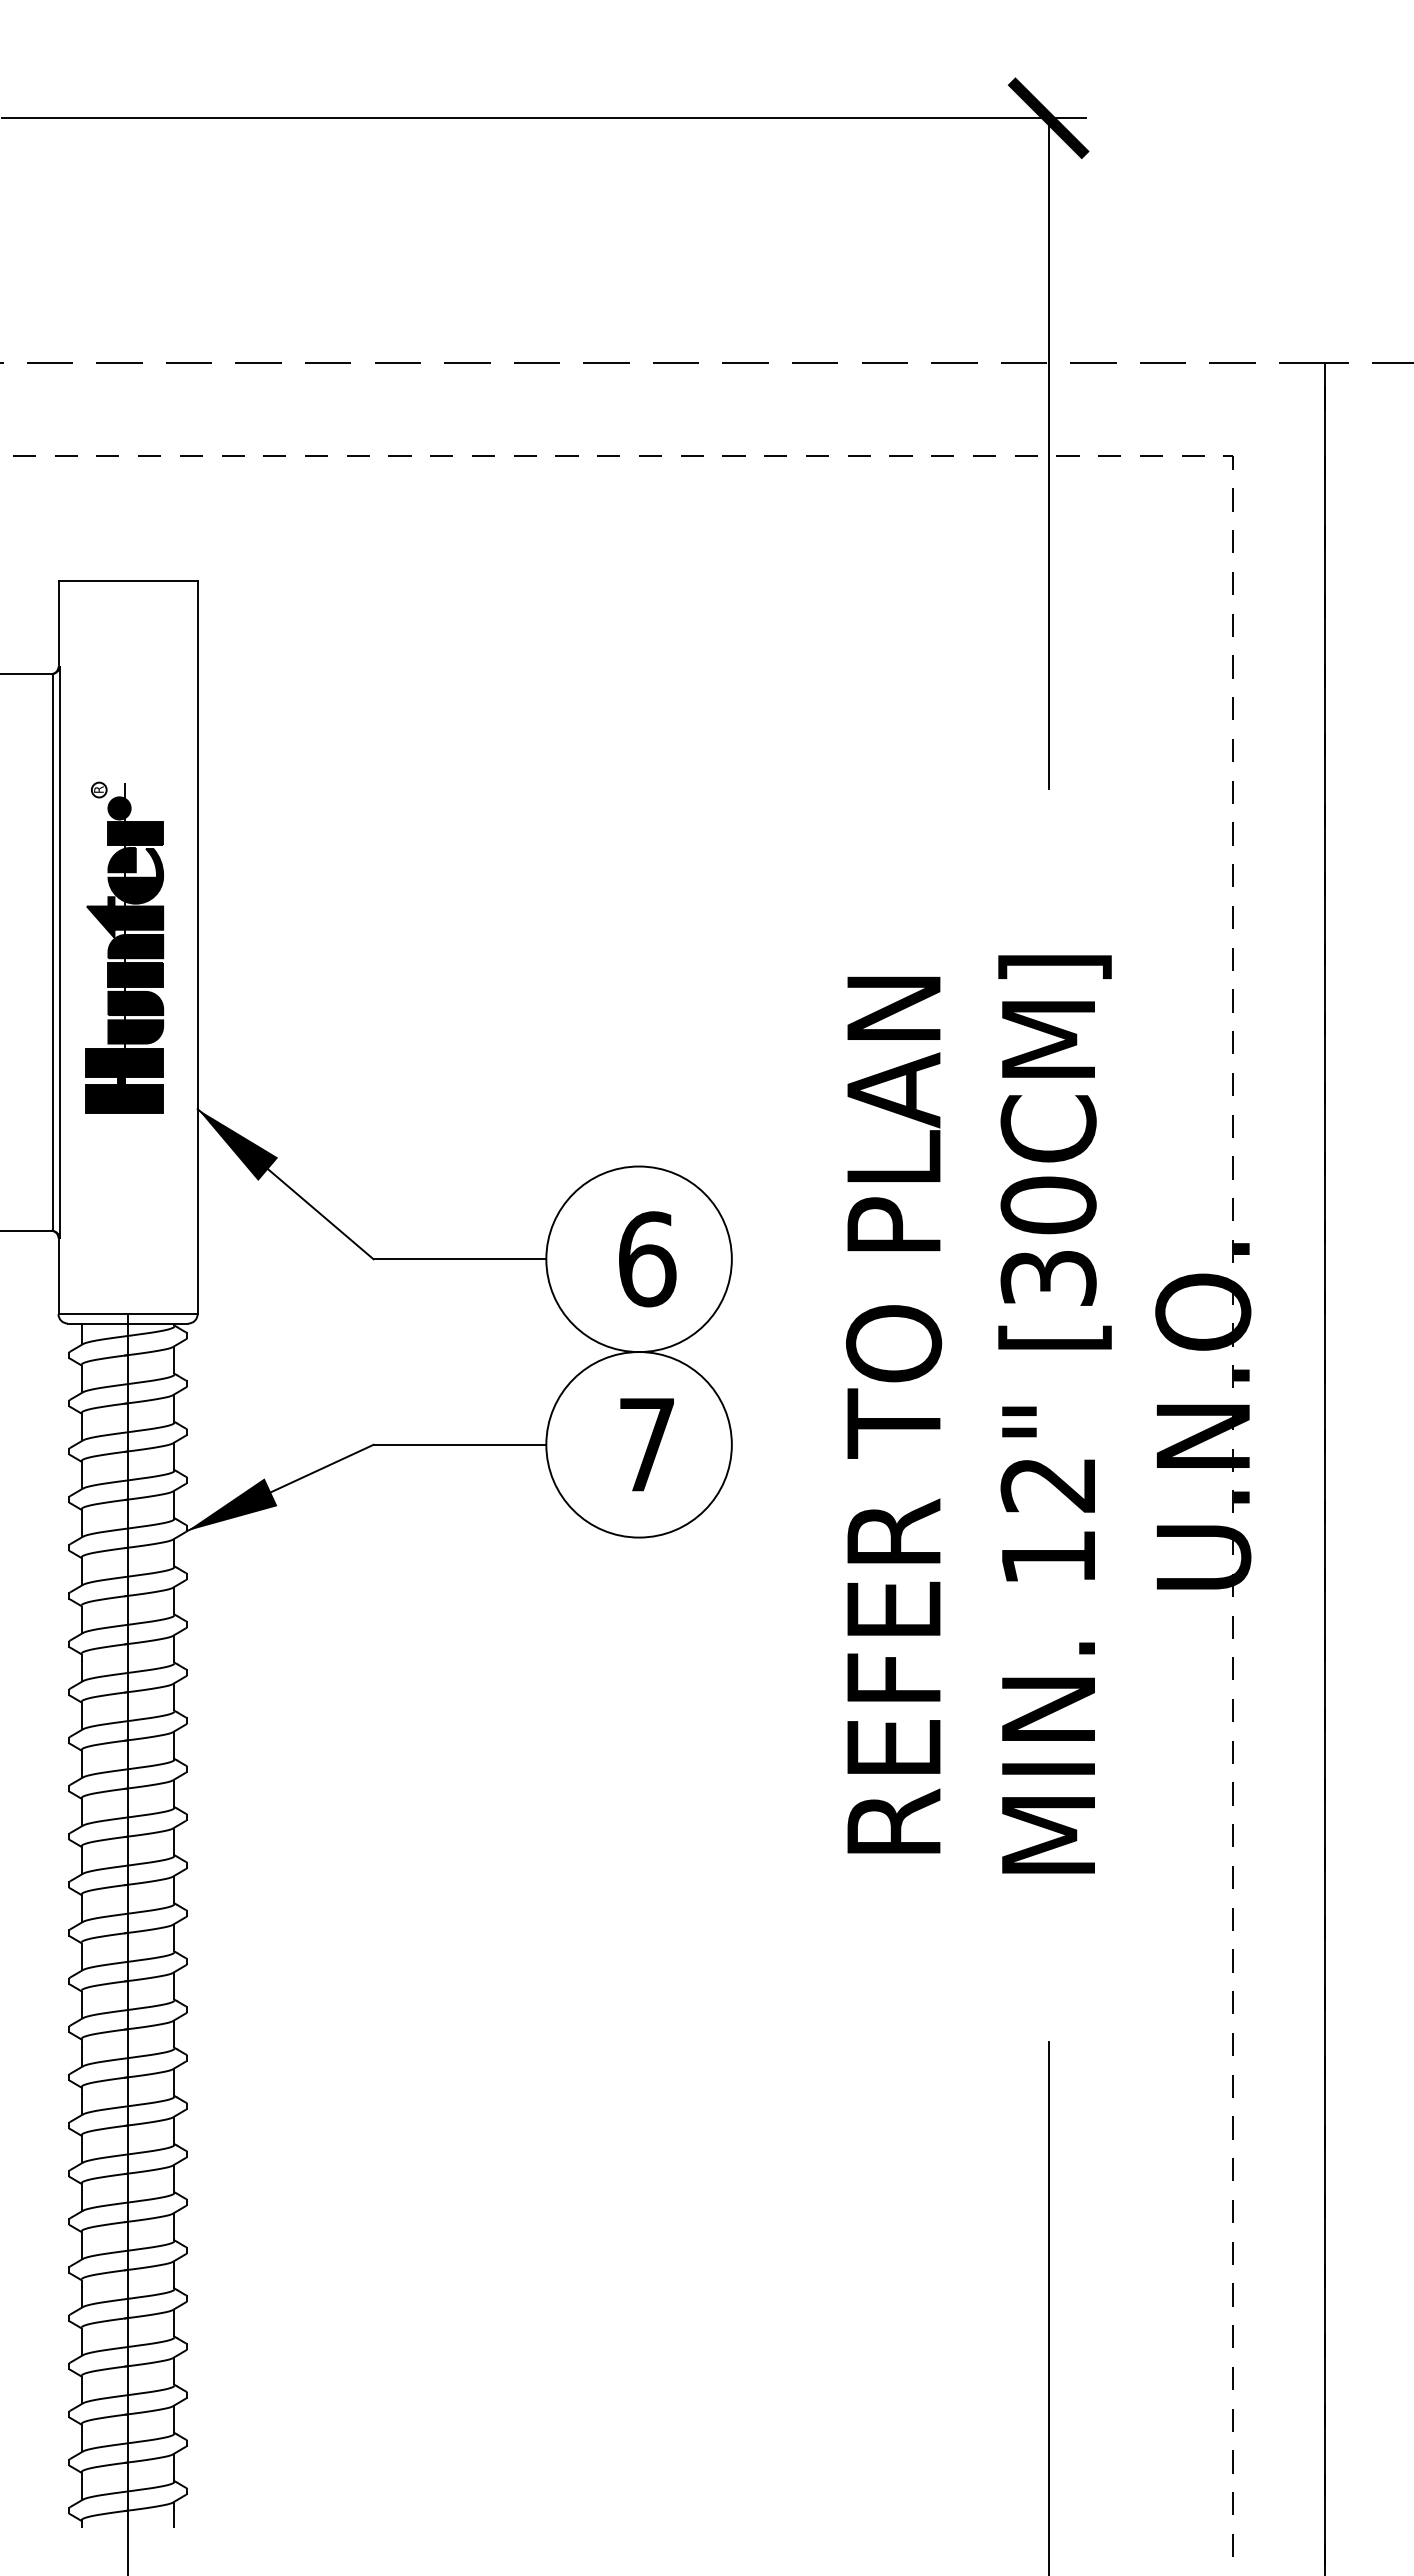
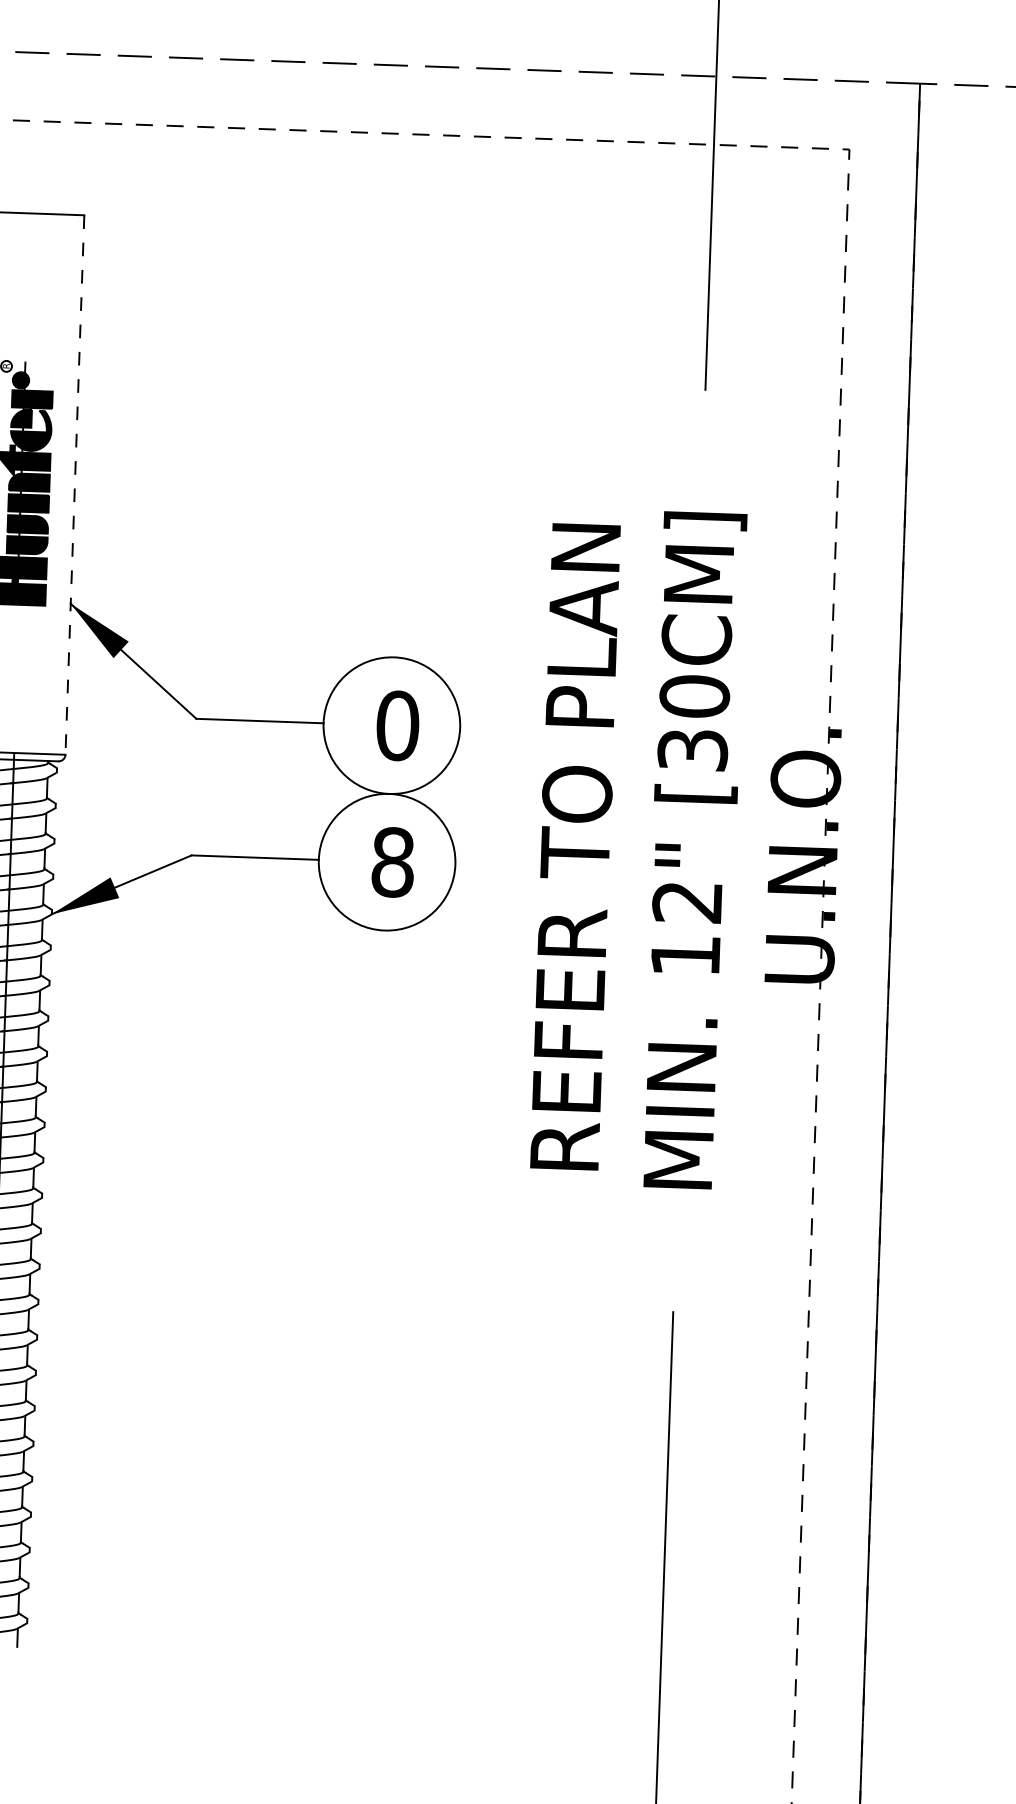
line: (197, 948) -> (74, 485), solid -> dashed
text: (647, 1259) -> (398, 726), 6 -> 0
text: (646, 1444) -> (392, 862), 7 -> 8

